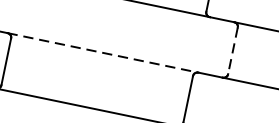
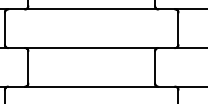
line: (232, 52) -> (178, 29), dashed -> solid
line: (102, 53) -> (91, 48), dashed -> solid

